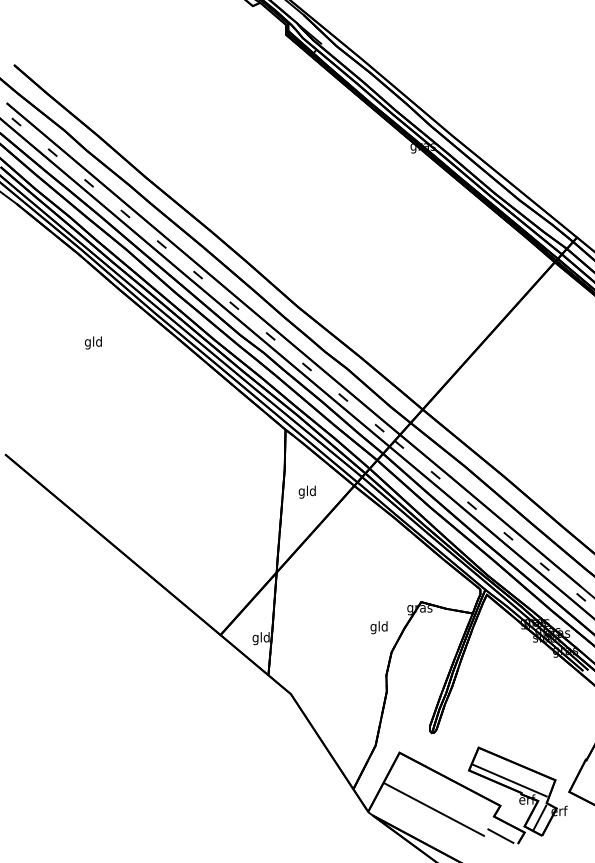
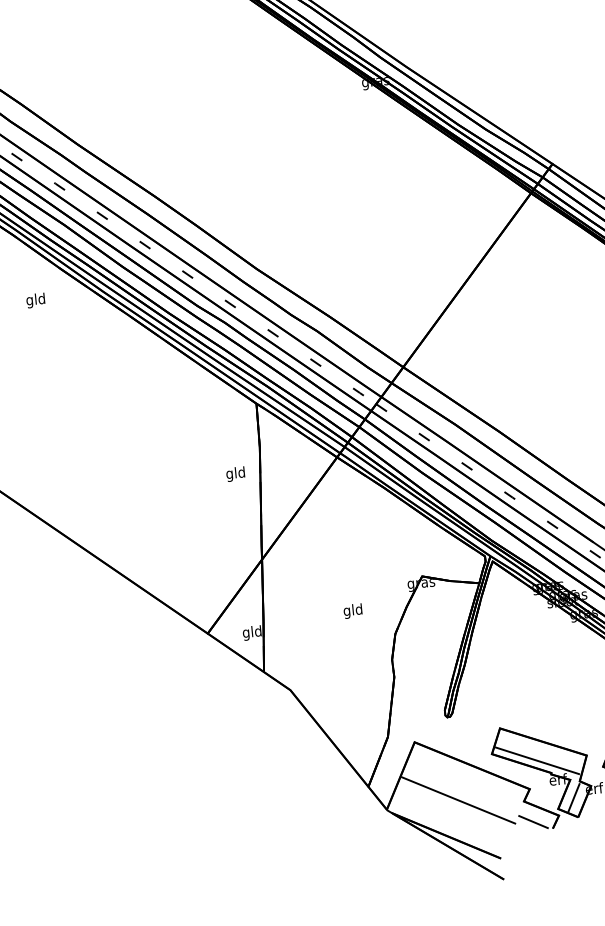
text: (93, 342) -> (35, 300), moved
text: (306, 491) -> (234, 473), moved
text: (378, 627) -> (352, 611), moved

